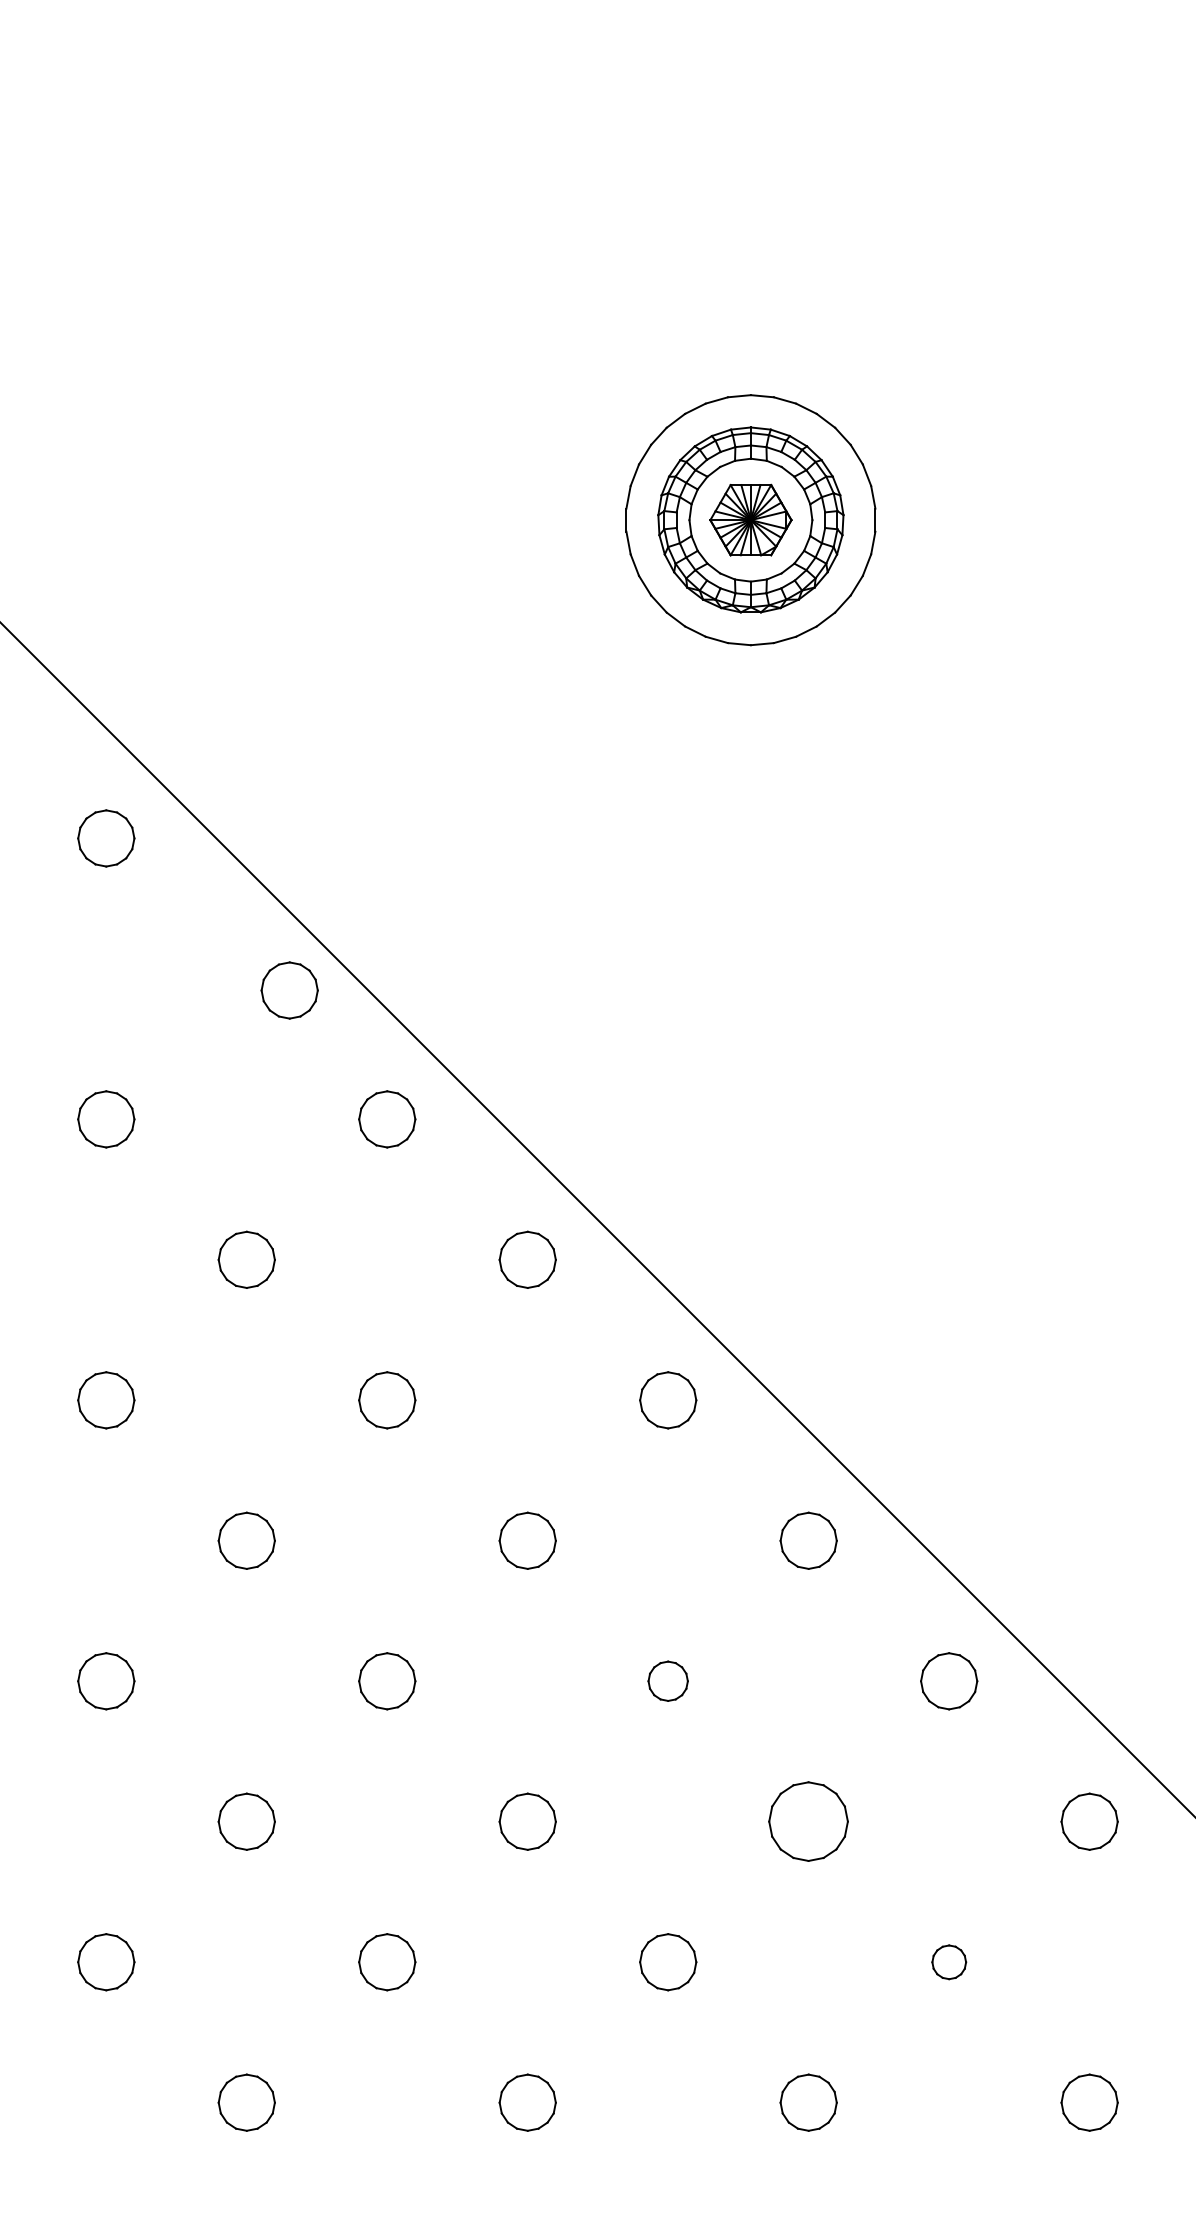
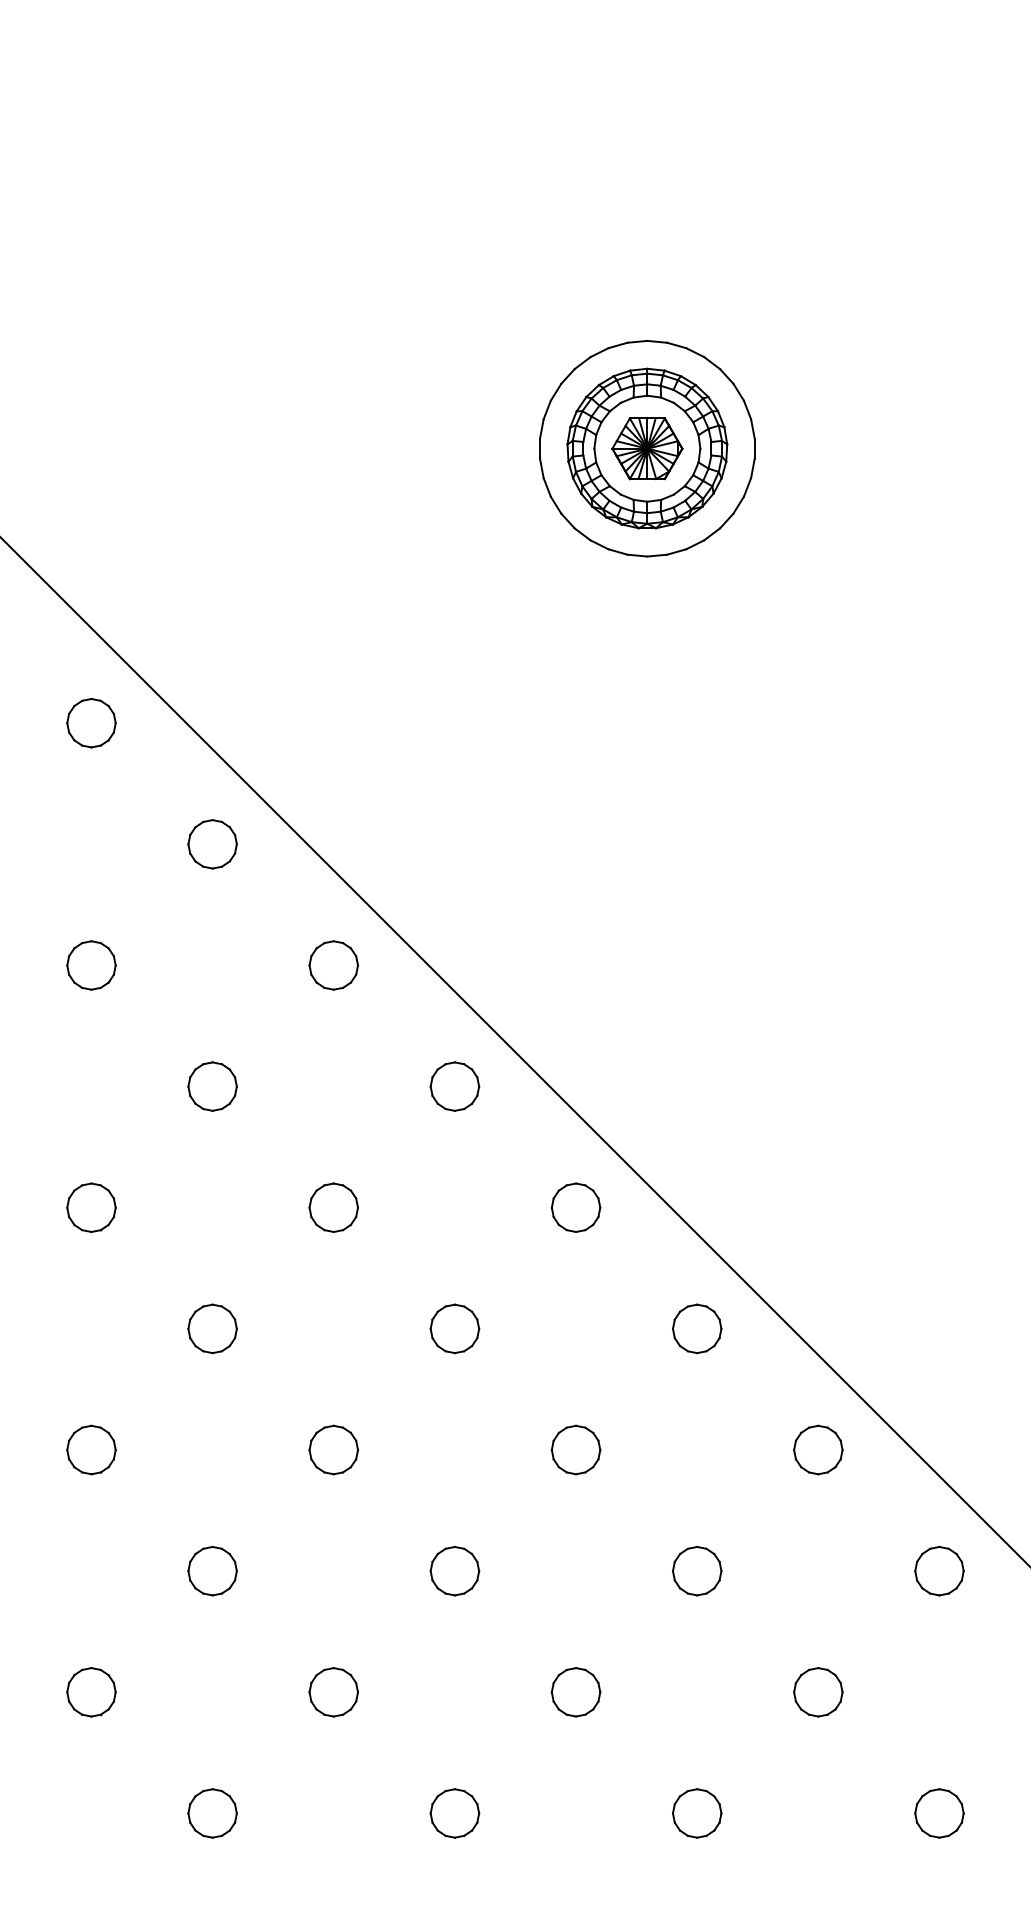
part: (289, 990) -> (212, 844), moved
part: (667, 1680) -> (575, 1449), size x1.43
part: (809, 1822) -> (697, 1571), size x0.71
part: (949, 1962) -> (818, 1692), size x1.67

